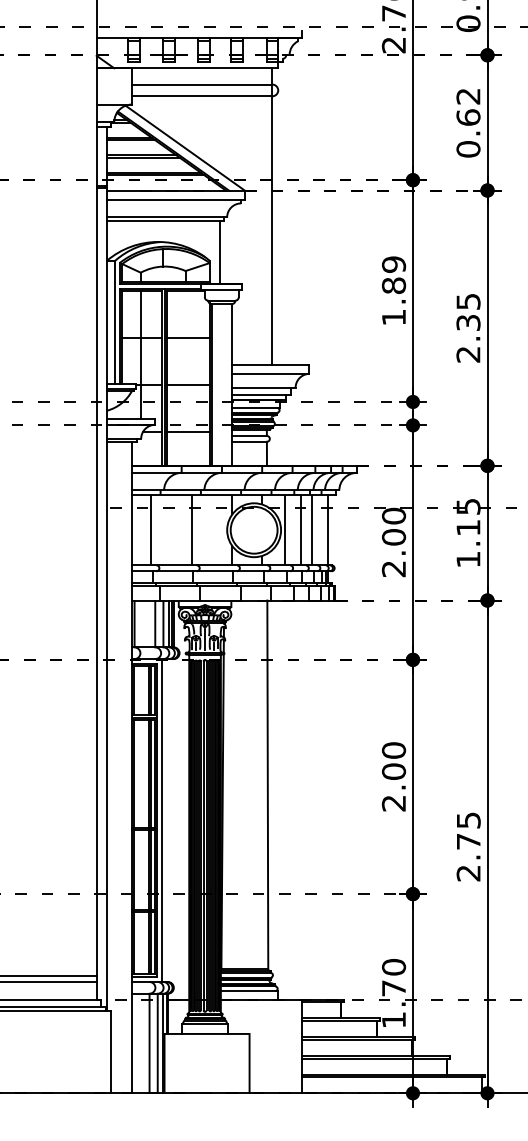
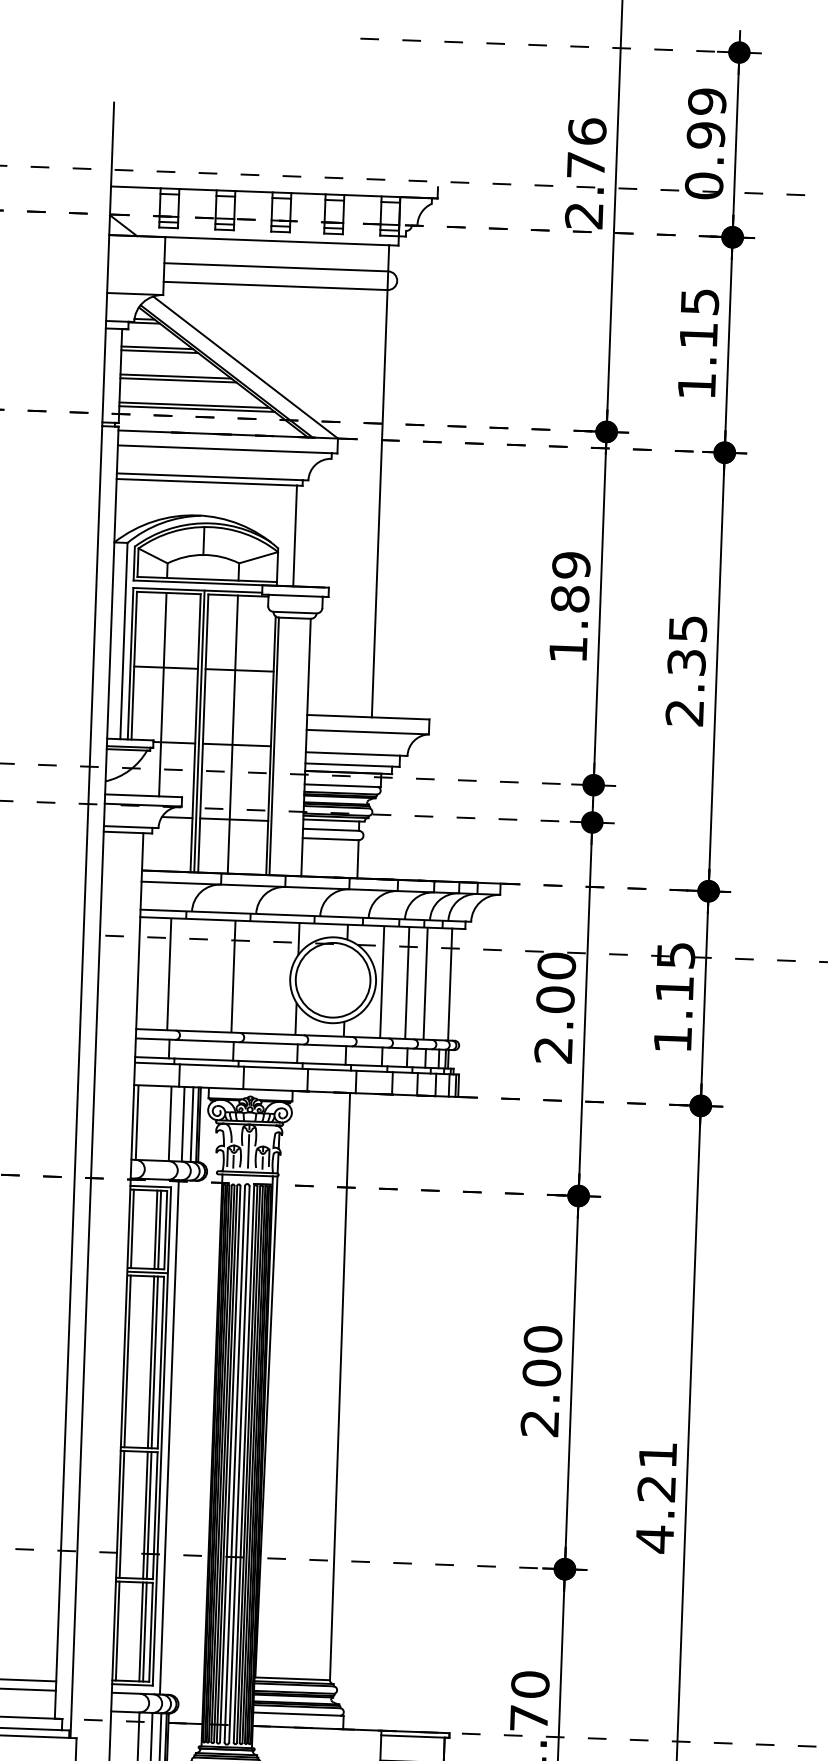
text: (468, 122) -> (698, 343), 0.62 -> 1.15
line: (185, 378) -> (232, 734), added
text: (468, 847) -> (656, 1498), 2.75 -> 4.21

